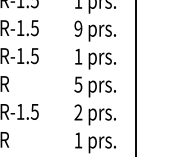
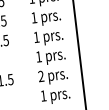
text: (78, 28) -> (34, 17), 9 -> 1
text: (78, 84) -> (38, 56), 5 -> 1

